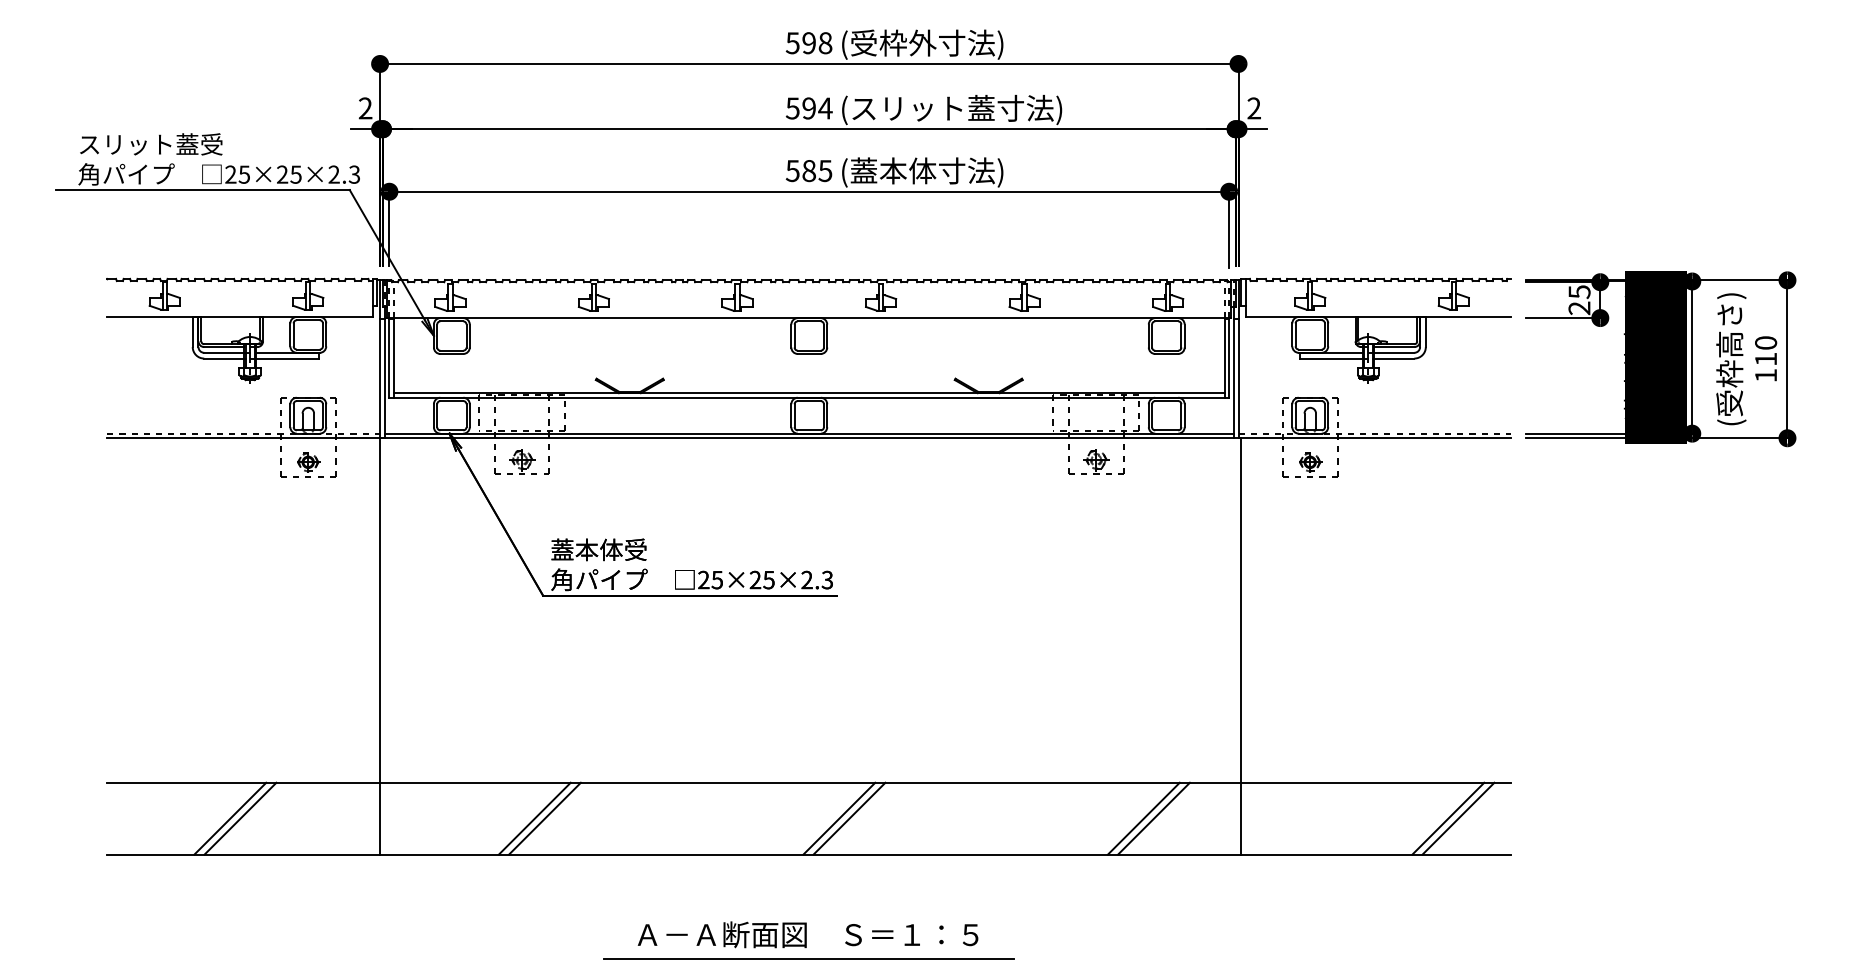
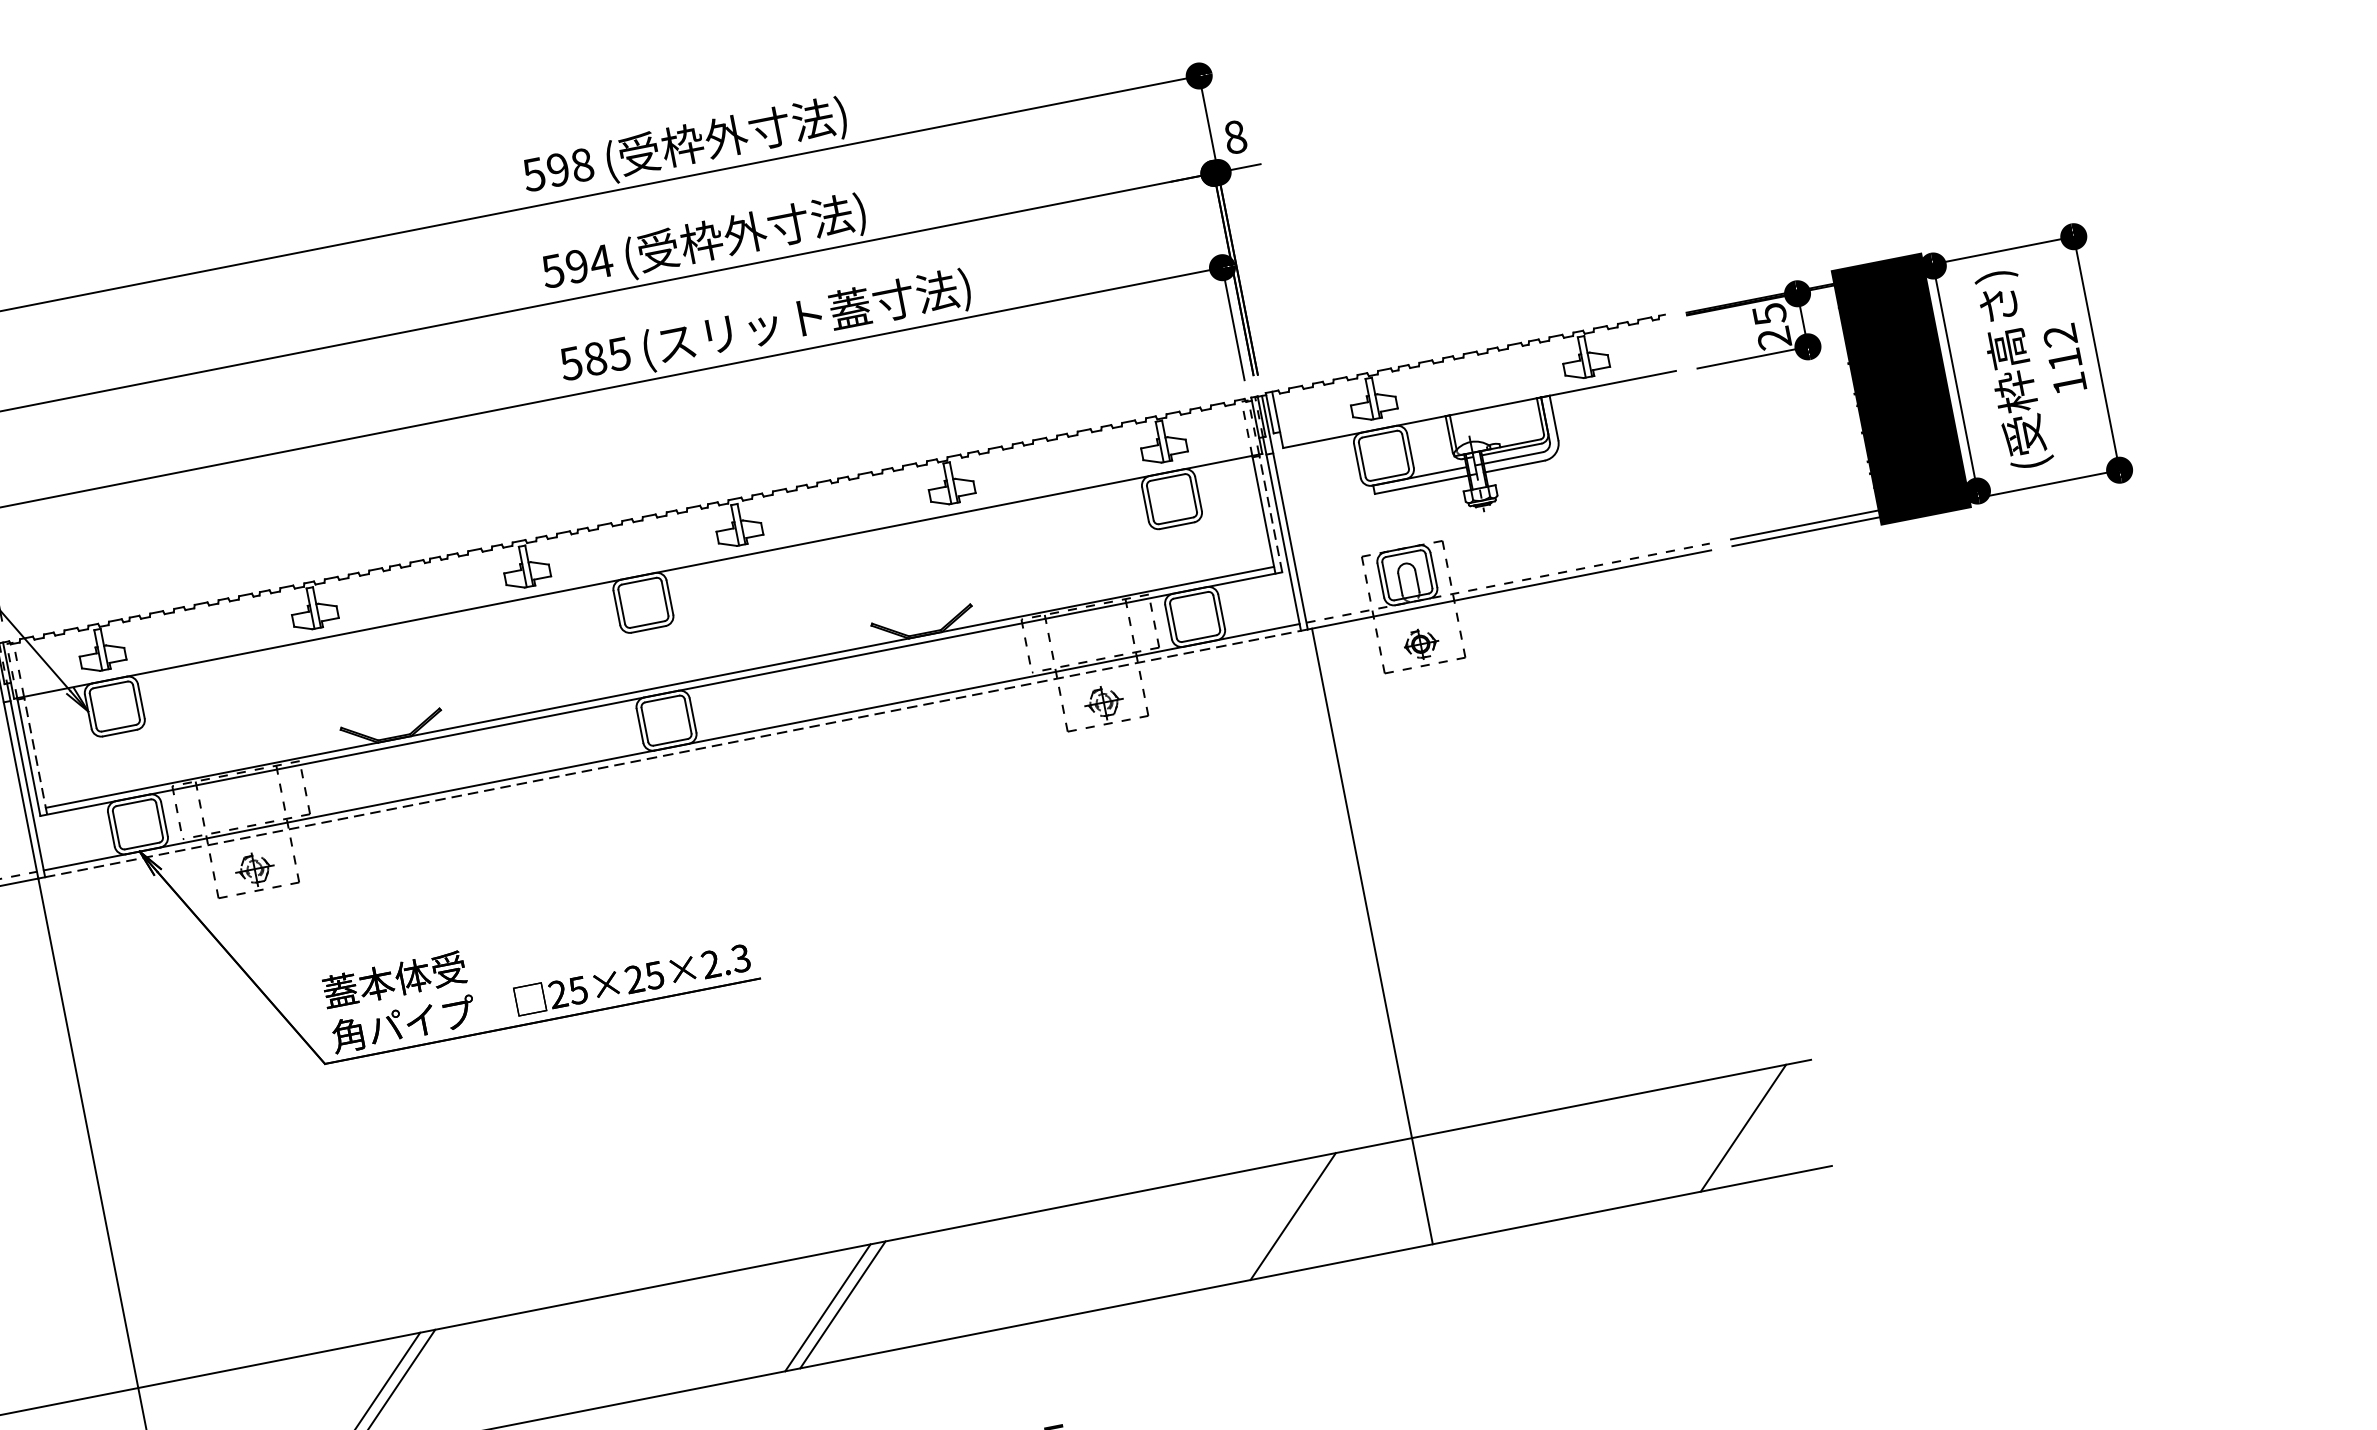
text: (1254, 108) -> (1235, 137), 2 -> 8
text: (956, 109) -> (795, 225), (スリット蓋寸法) -> (受枠外寸法)
text: (956, 172) -> (813, 318), (蓋本体寸法) -> (スリット蓋寸法)
text: (1766, 342) -> (2060, 334), 110 -> 112
line: (394, 357) -> (36, 754), solid -> dashed
line: (1229, 357) -> (1271, 512), solid -> dashed
line: (808, 438) -> (671, 754), solid -> dashed
line: (1143, 818) -> (1277, 1219), removed
line: (1448, 818) -> (1728, 1130), removed

